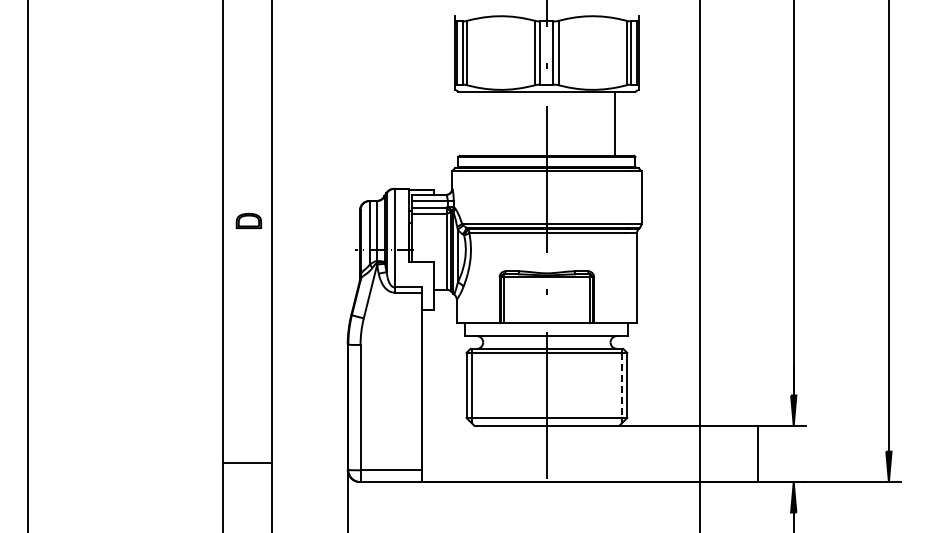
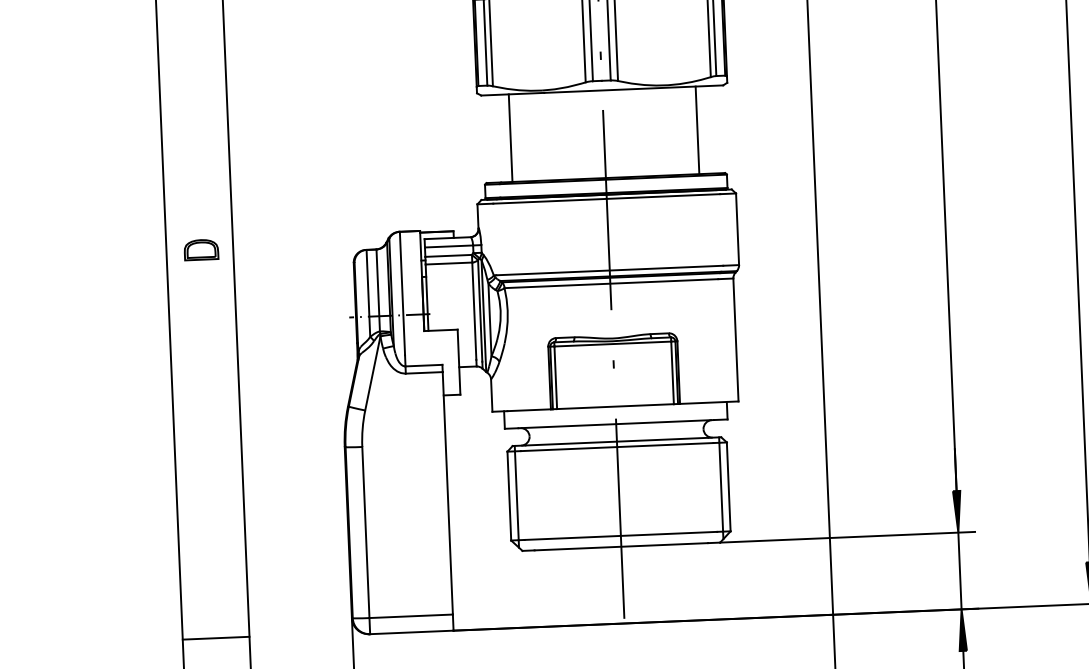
line: (478, 123) -> (510, 137), added
part: (248, 220) -> (200, 249), moved
line: (621, 385) -> (720, 487), dashed -> solid
line: (757, 453) -> (959, 570), moved
line: (247, 463) -> (215, 638), moved

